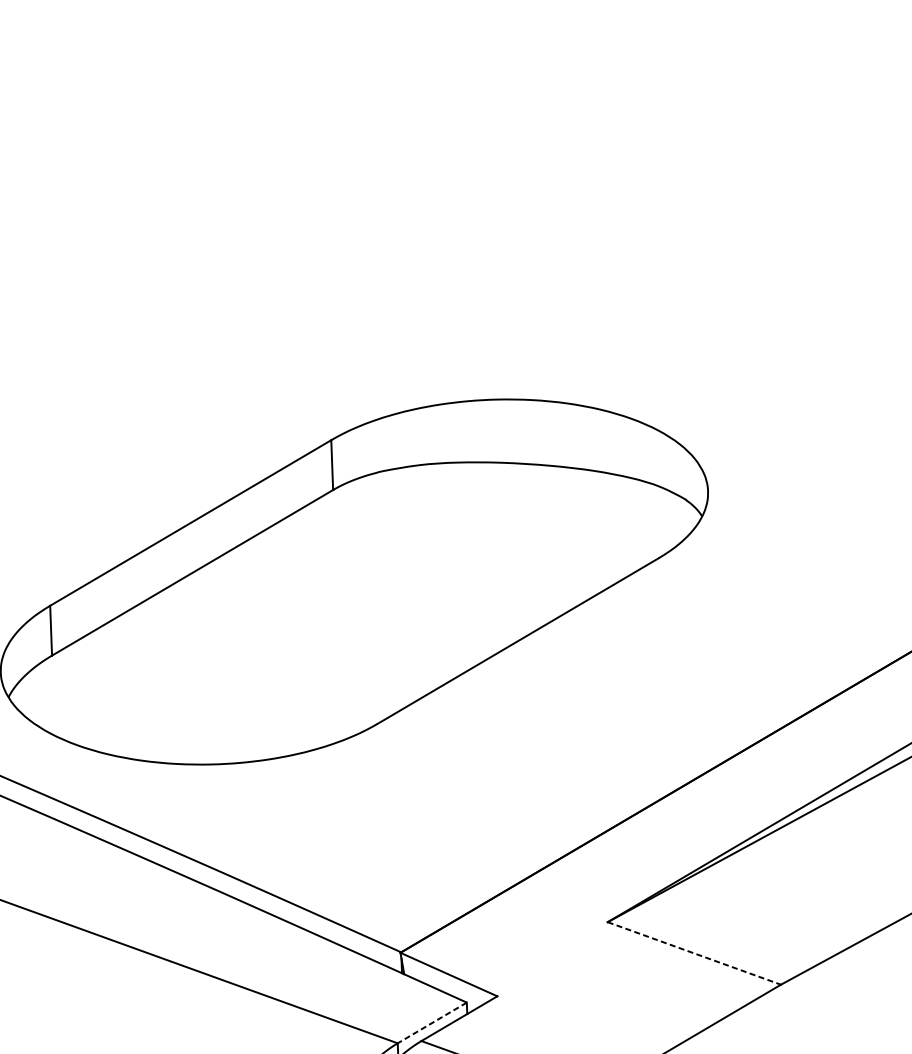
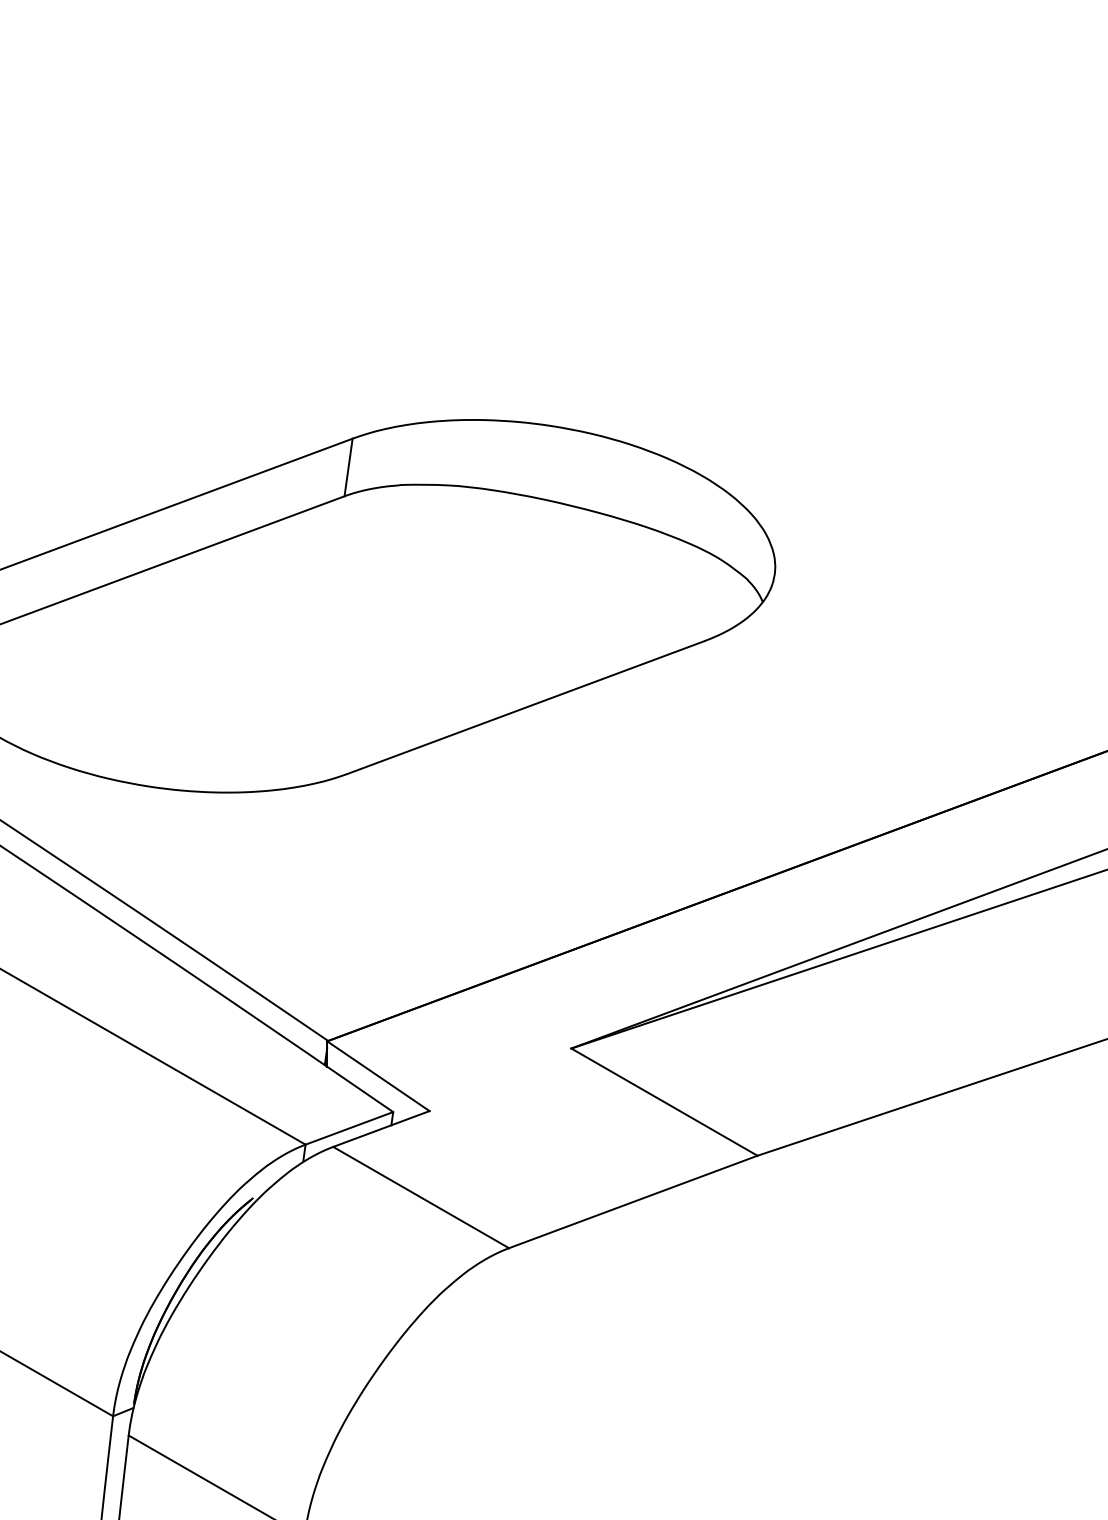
line: (694, 953) -> (664, 1102), dashed -> solid
line: (432, 1023) -> (349, 1128), dashed -> solid

